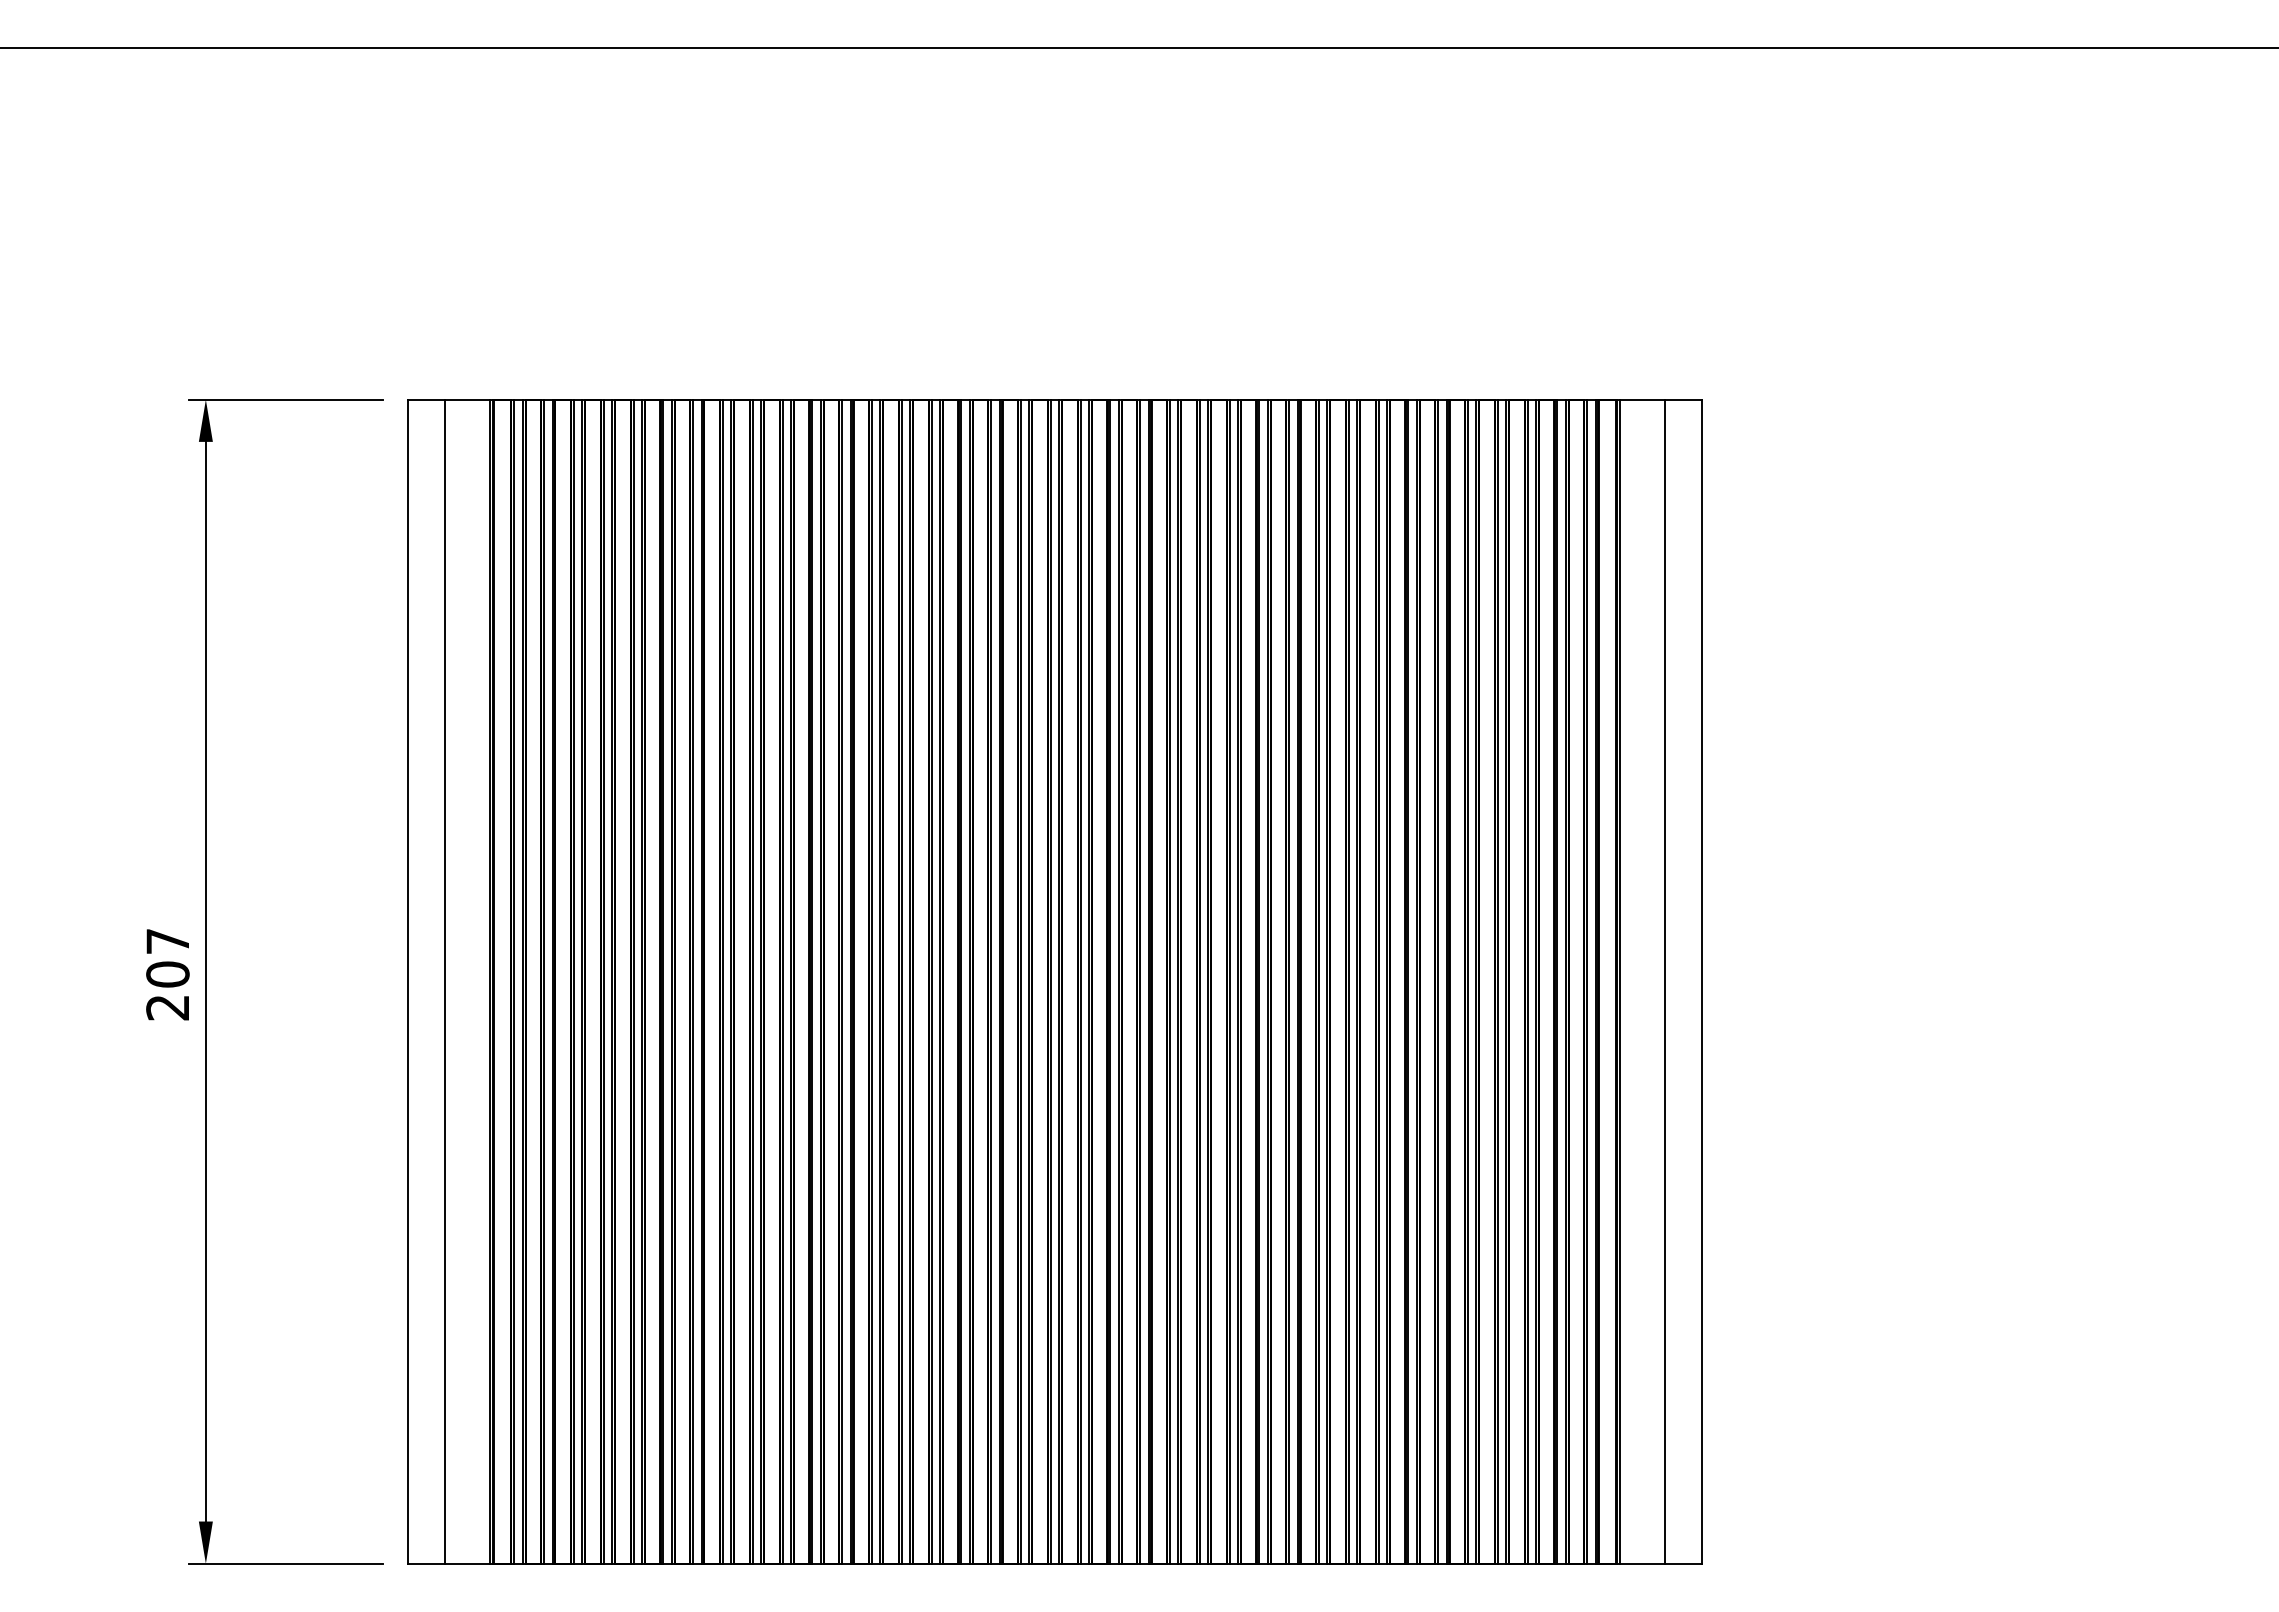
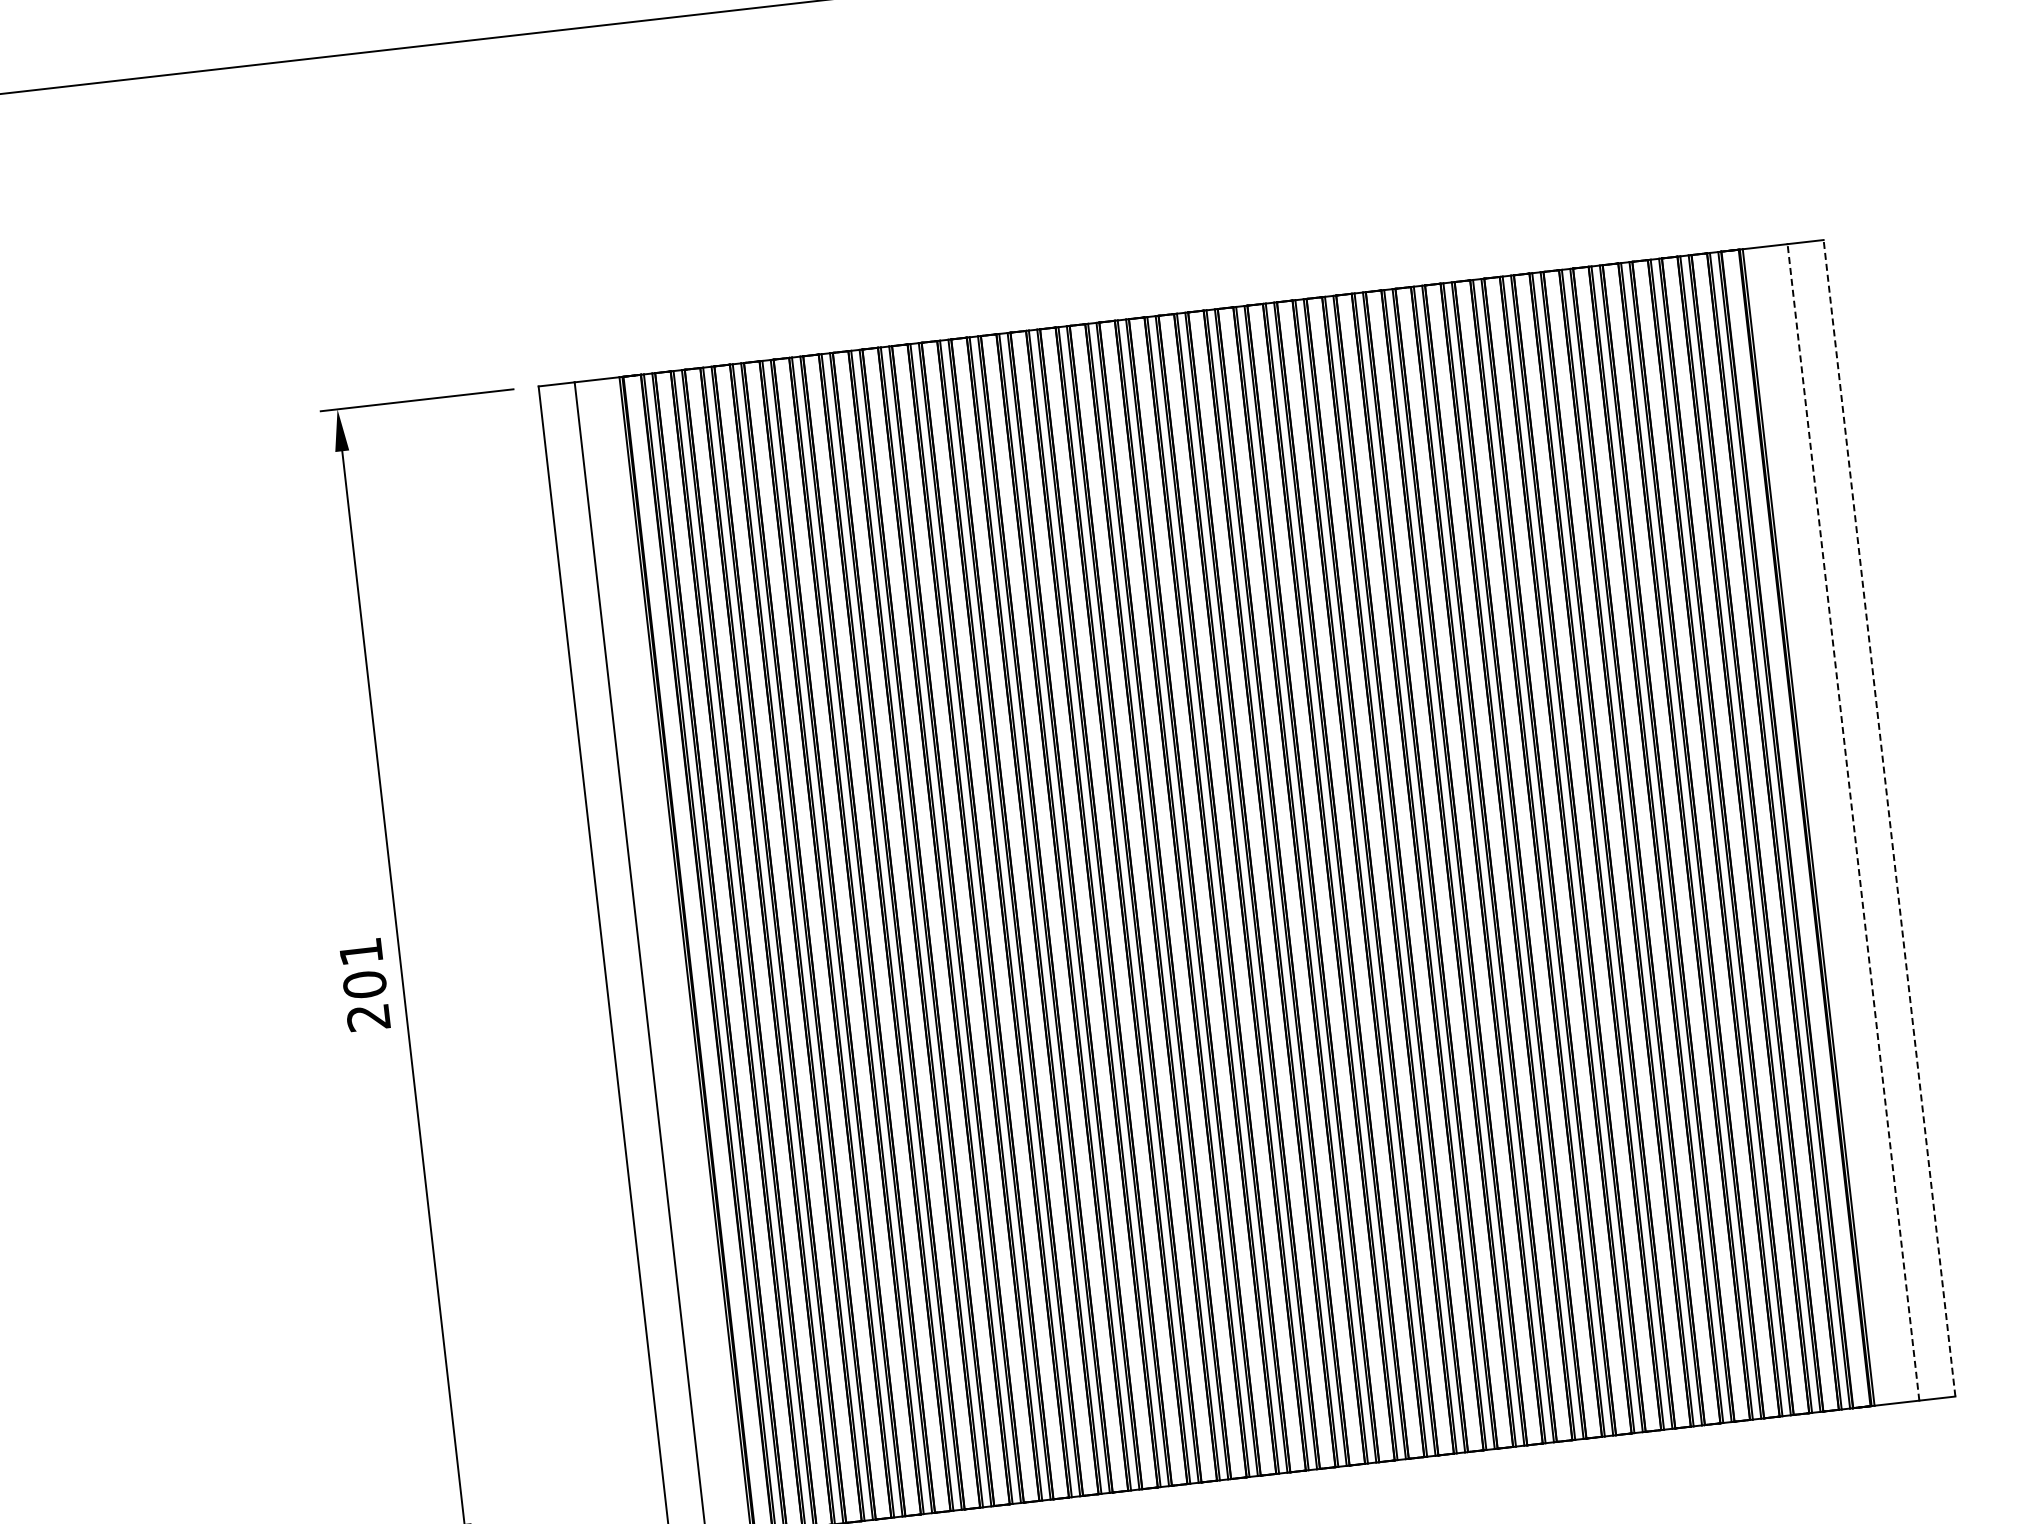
text: (167, 941) -> (360, 951), 207 -> 201
line: (1665, 981) -> (1853, 822), solid -> dashed
line: (1701, 981) -> (1889, 818), solid -> dashed

